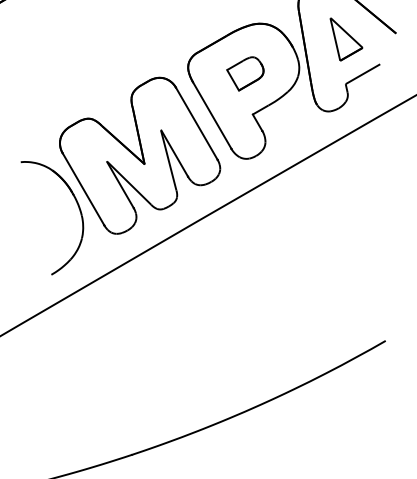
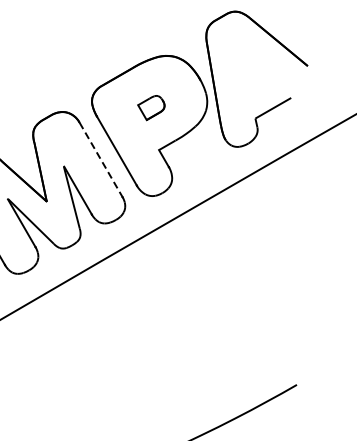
part: (346, 39) -> (256, 72), removed
part: (245, 73) -> (151, 107), size x0.7
line: (197, 124) -> (101, 160), solid -> dashed

